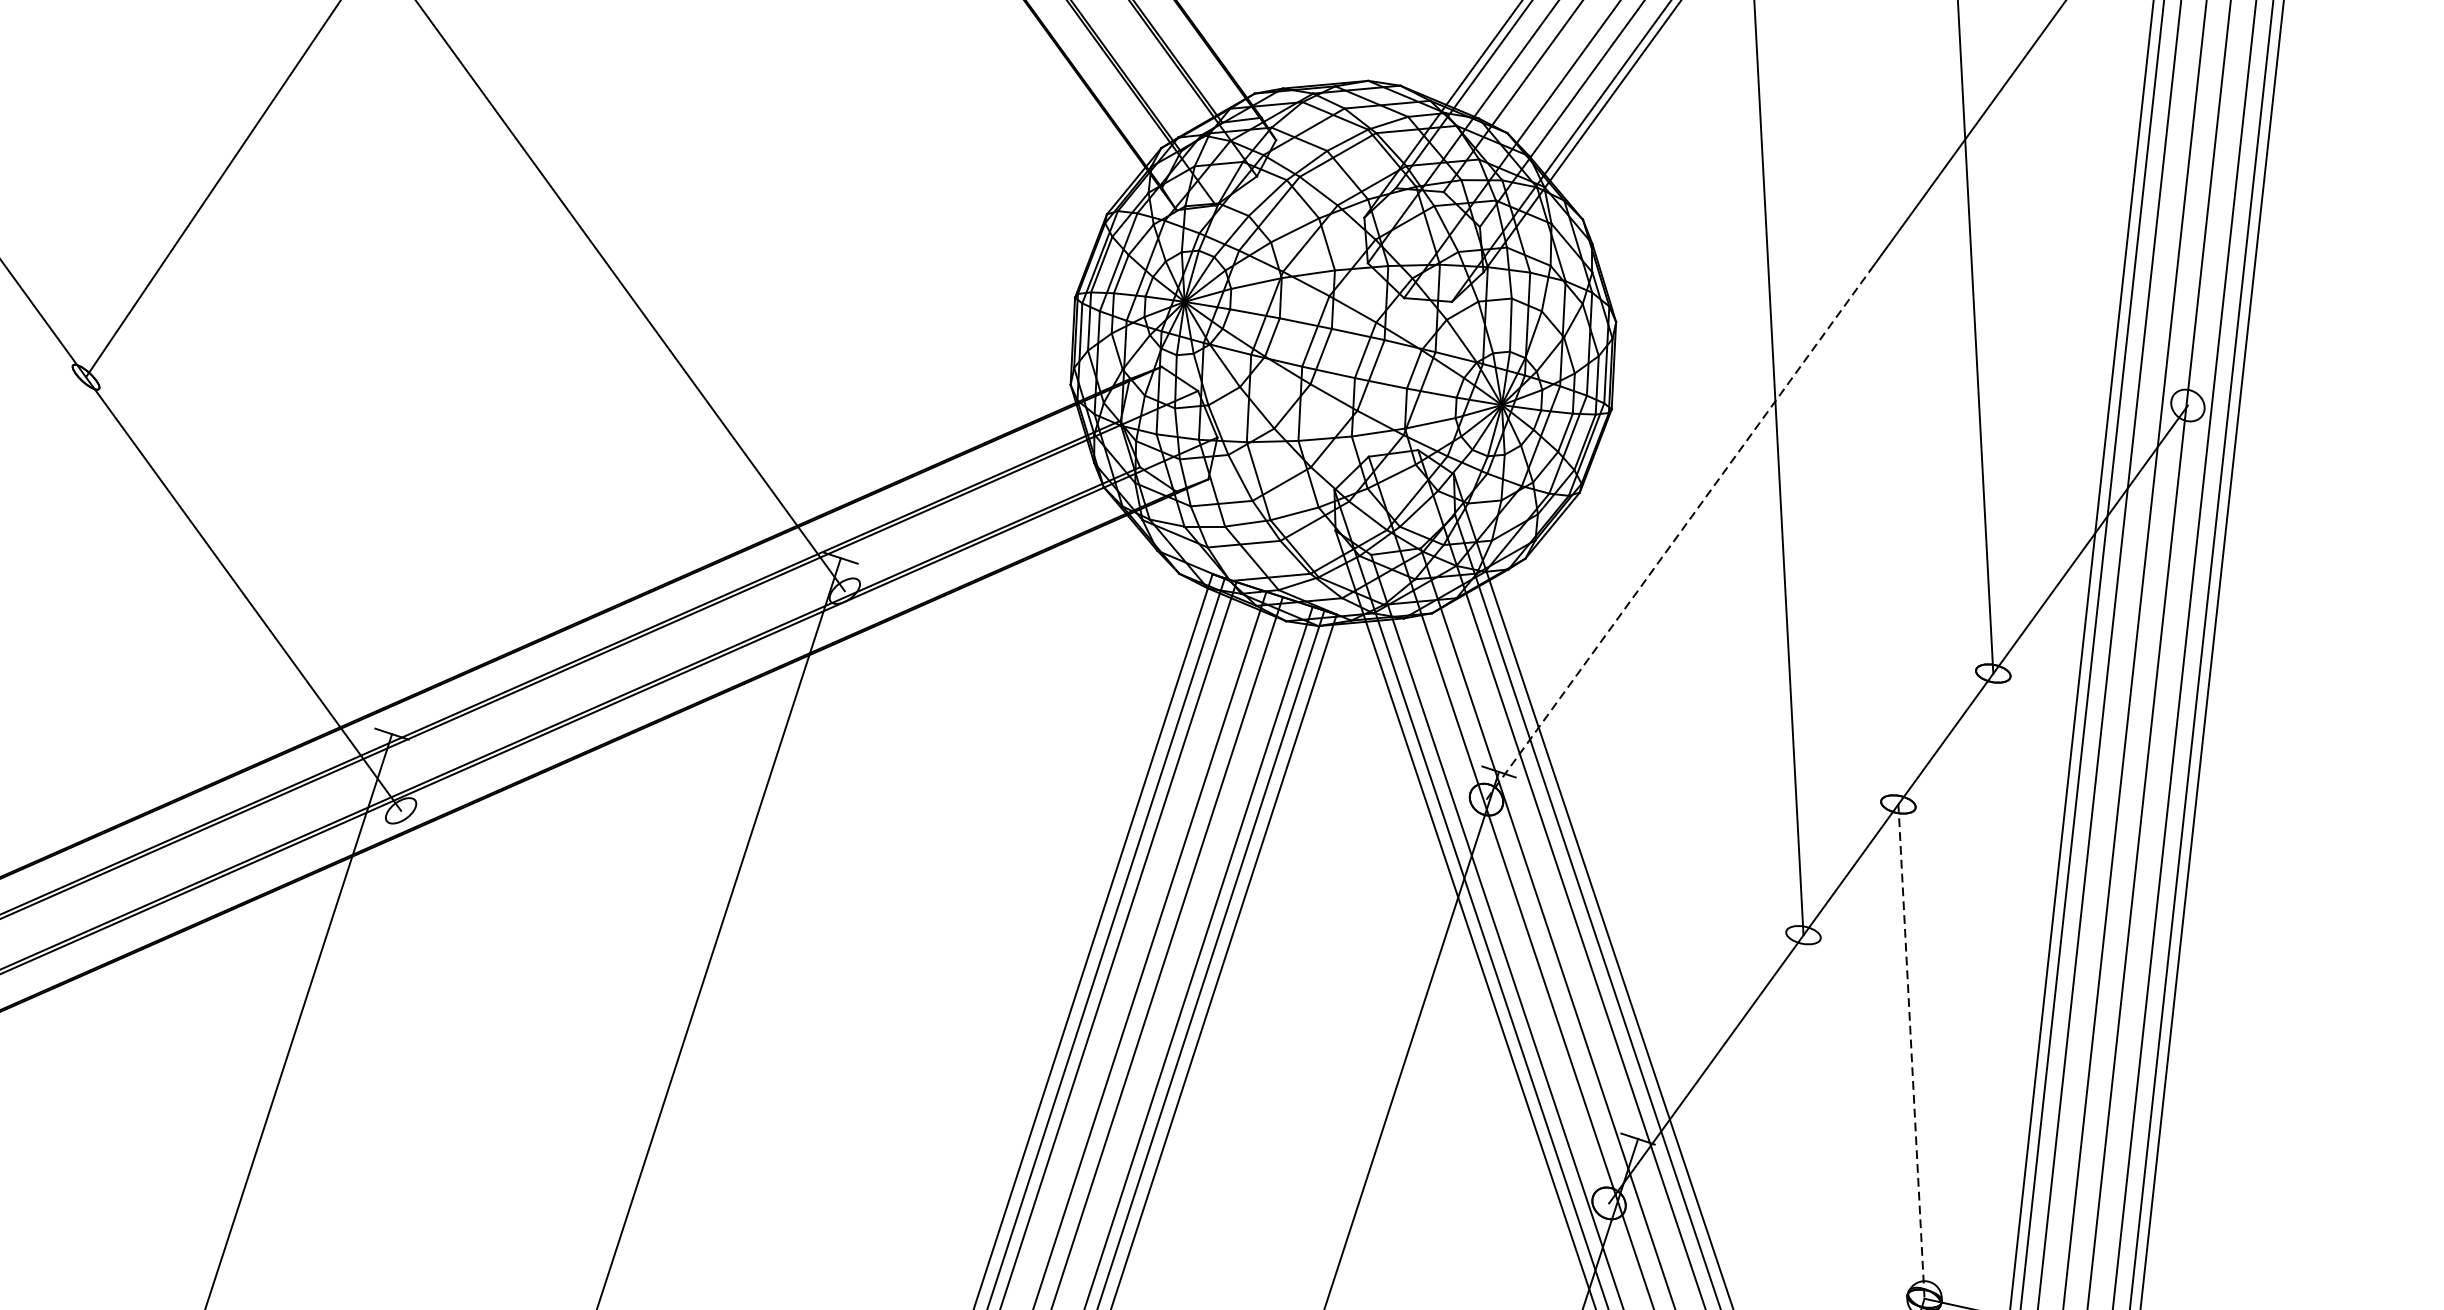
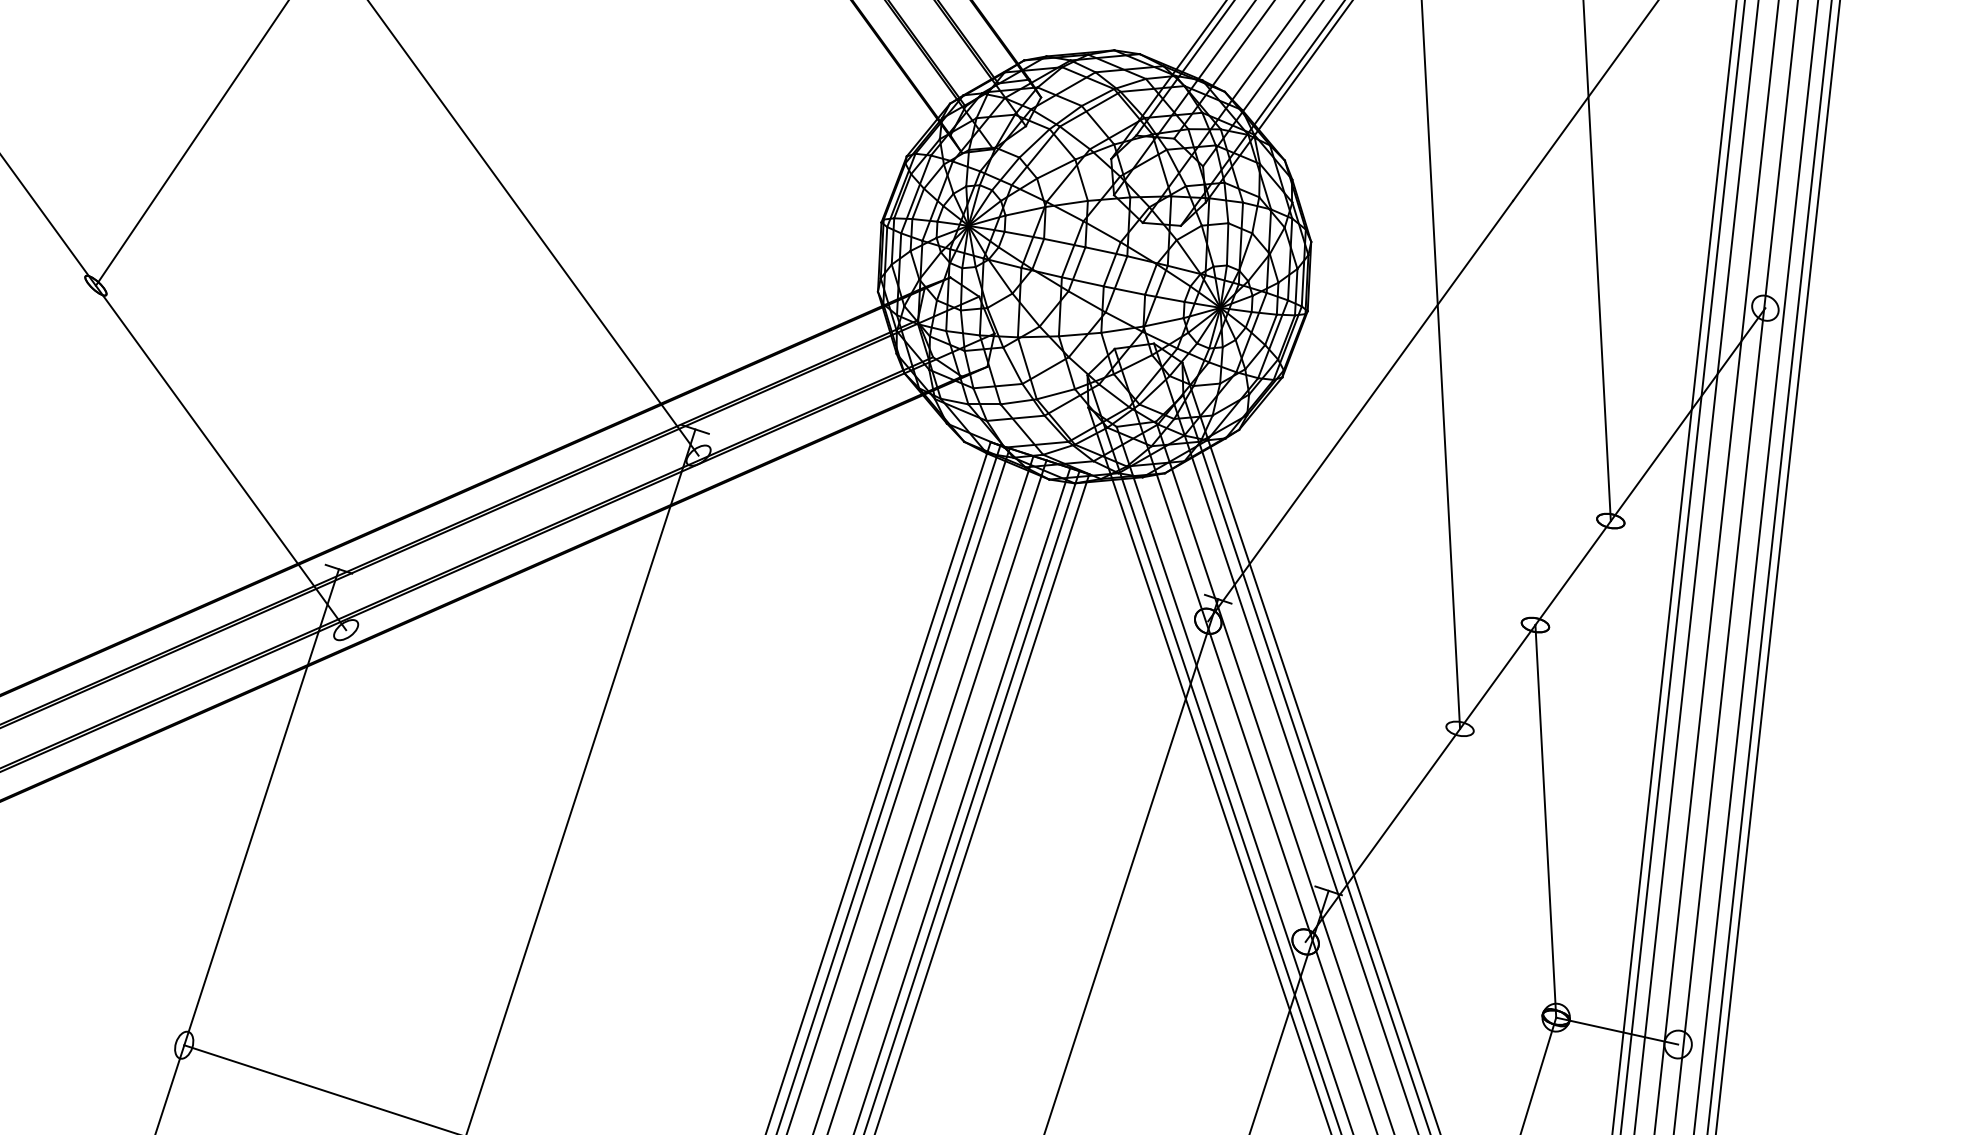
line: (1678, 535) -> (1360, 411), dashed -> solid
line: (1911, 1051) -> (1545, 821), dashed -> solid

